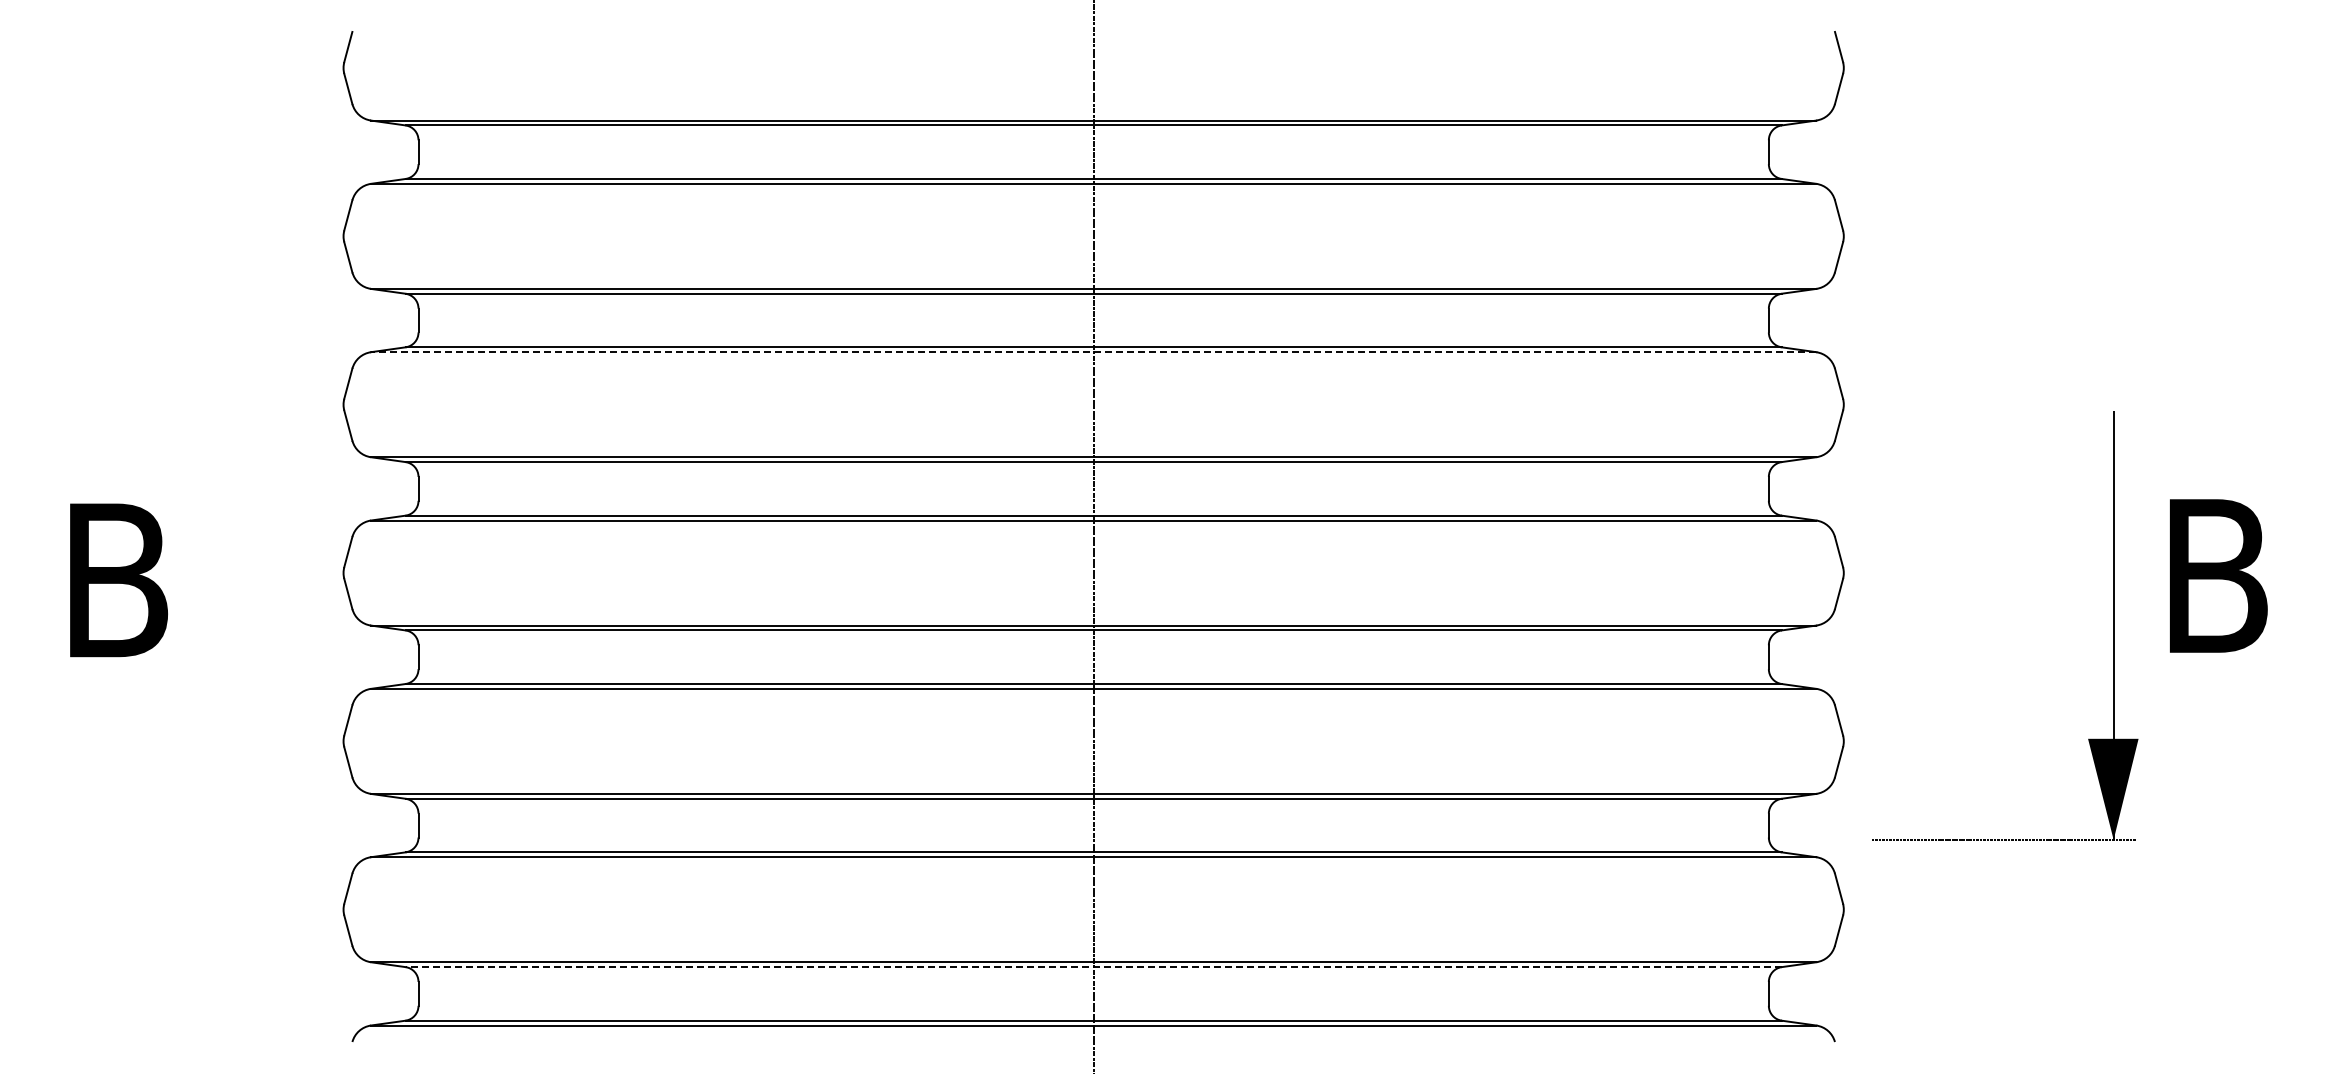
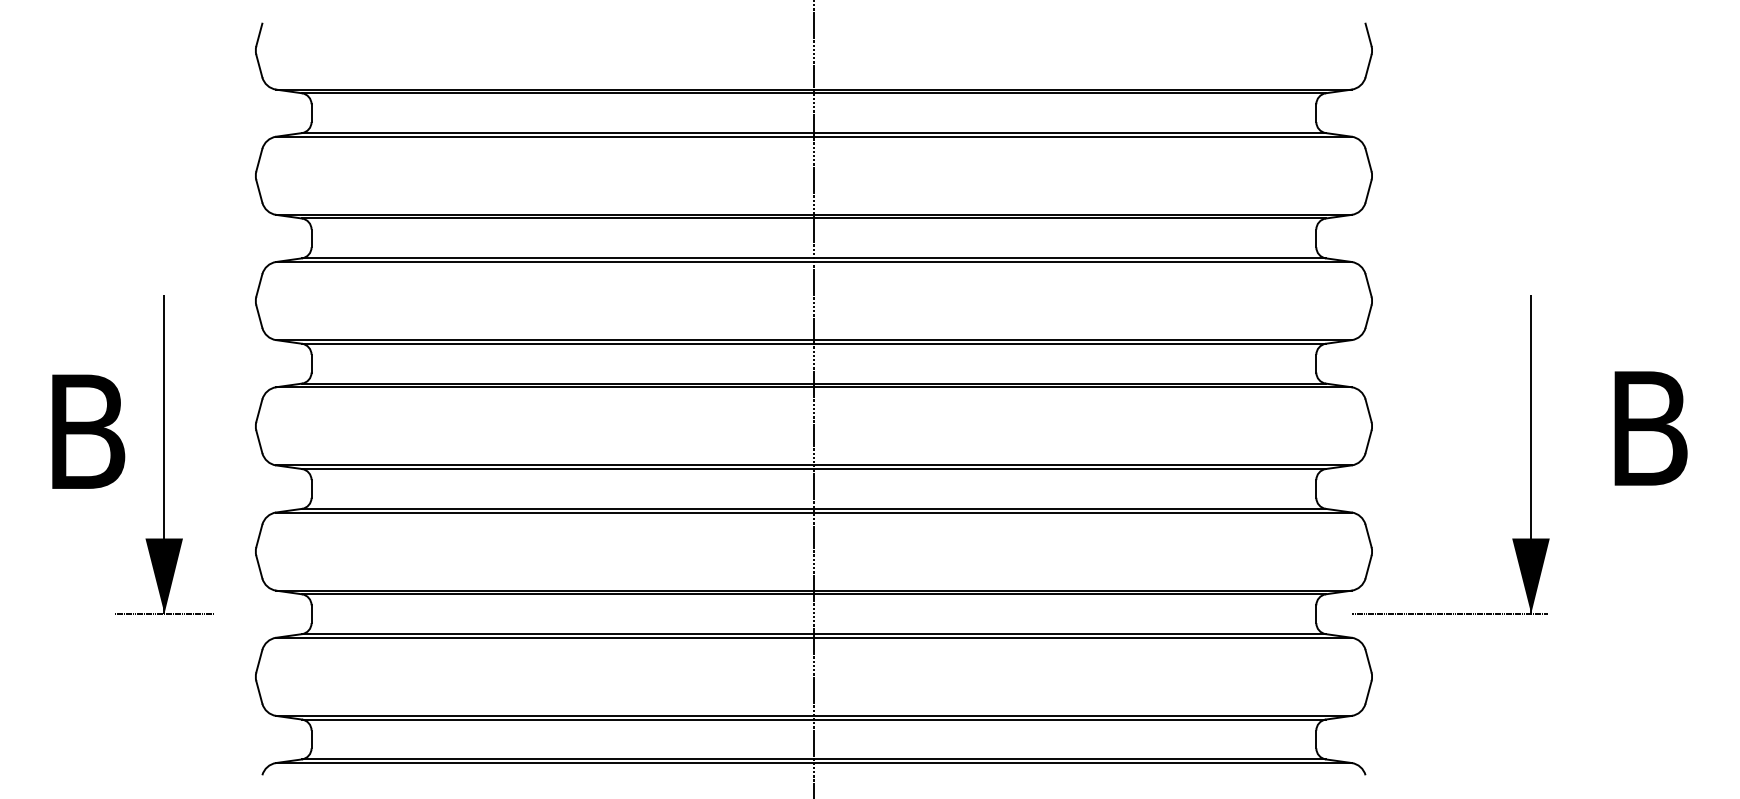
line: (1093, 352) -> (813, 262), dashed -> solid
part: (220, 610) -> (164, 454), added
part: (2113, 625) -> (1531, 454), moved
line: (1093, 967) -> (813, 719), dashed -> solid

